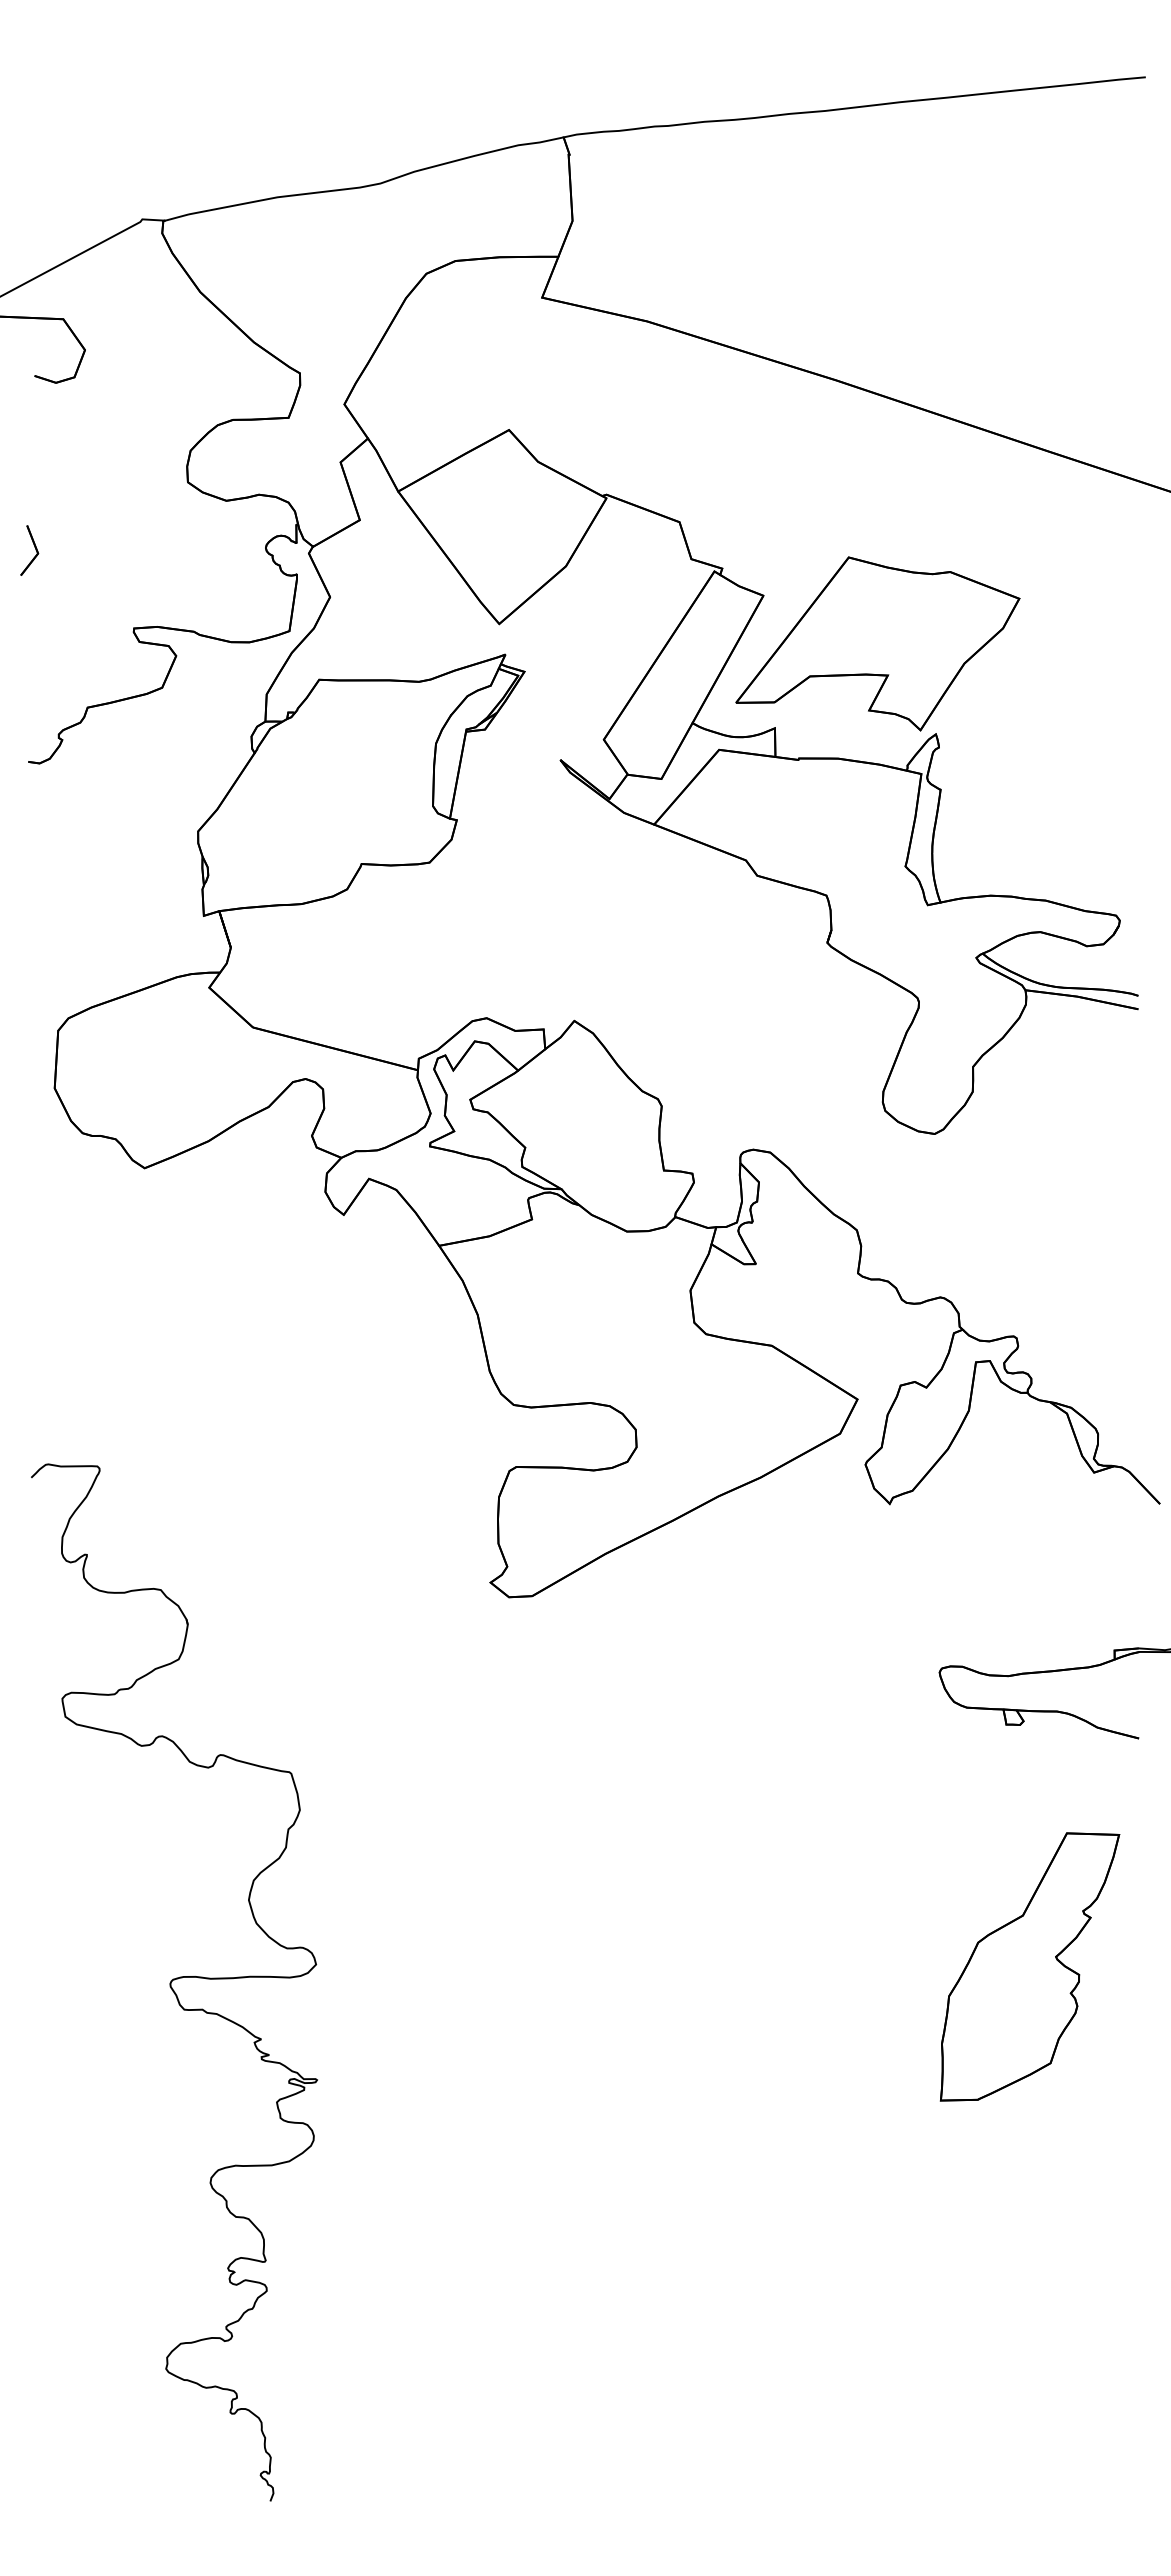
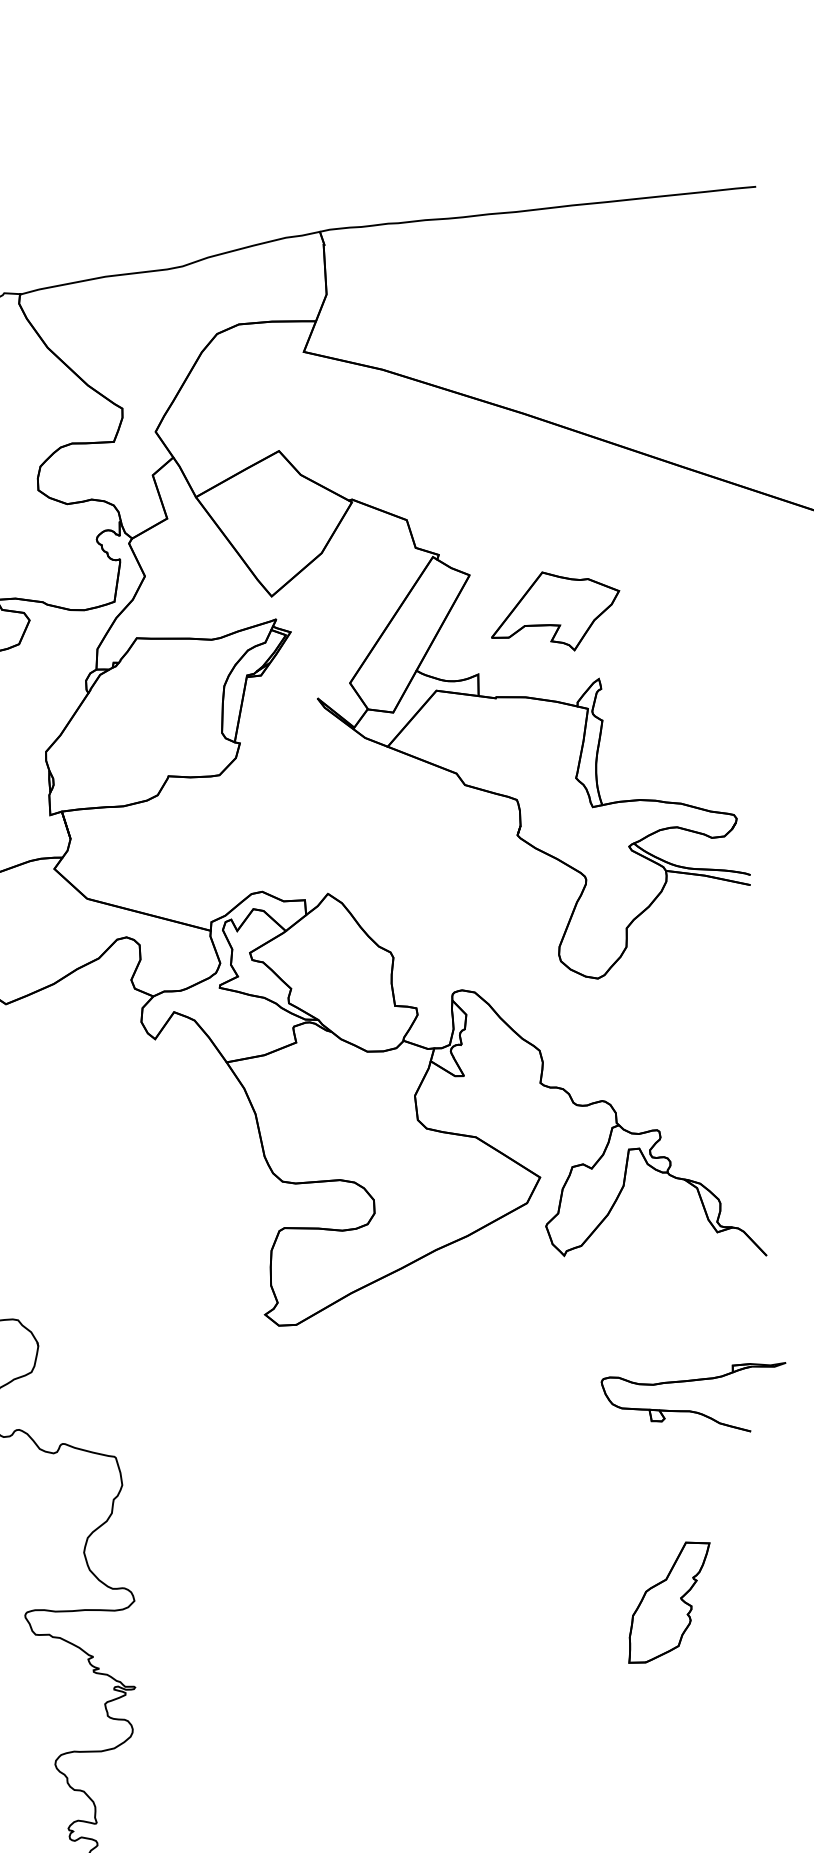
part: (877, 643) -> (555, 611), size x0.6
part: (1029, 1966) -> (669, 1602), size x0.6

